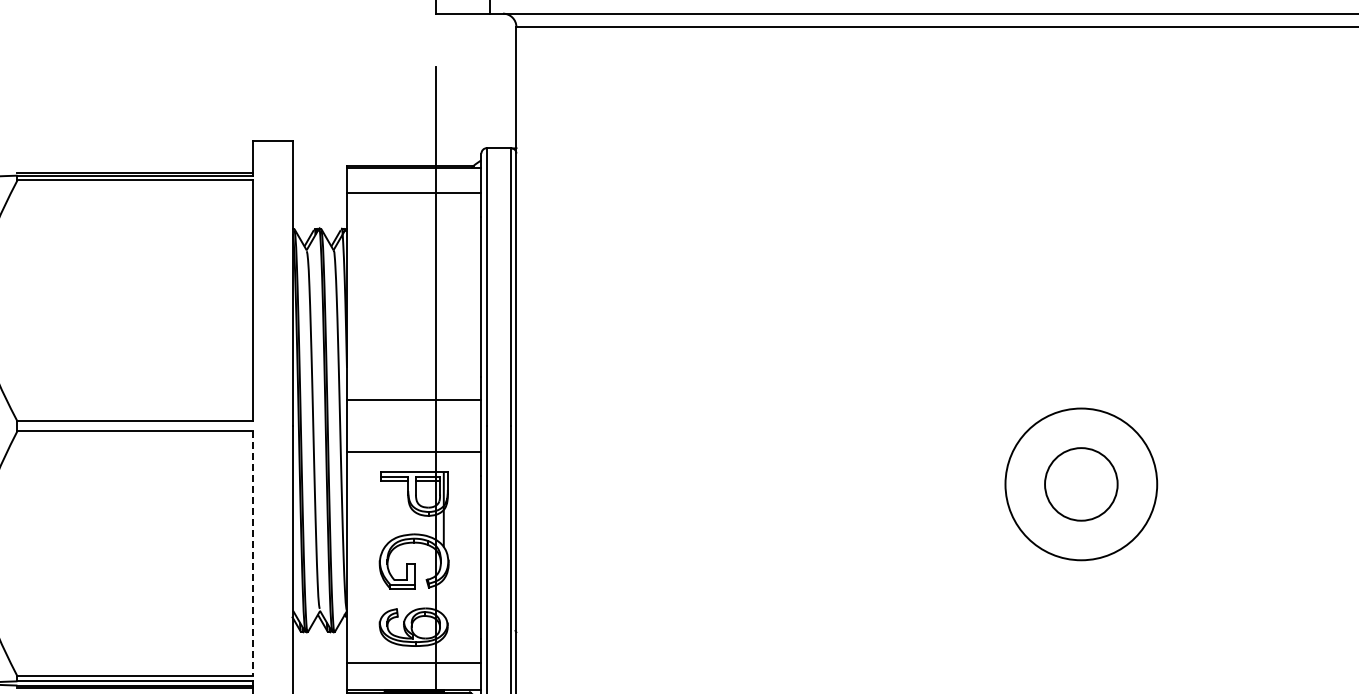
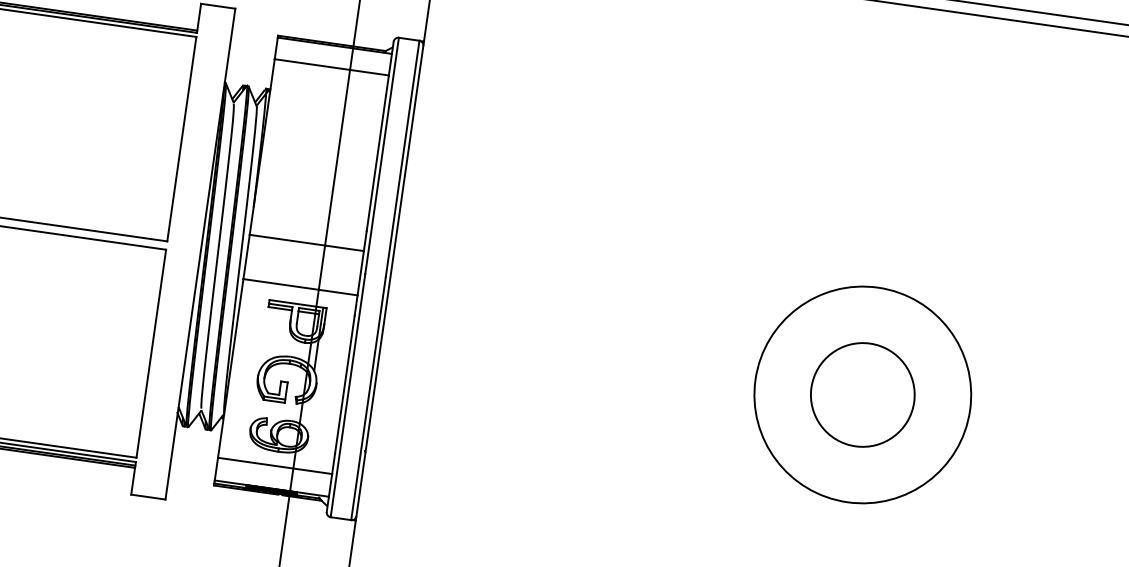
circle: (1080, 483) -> (862, 394), size x1.67
circle: (1080, 483) -> (862, 394), size x1.67
line: (252, 553) -> (151, 353), dashed -> solid

